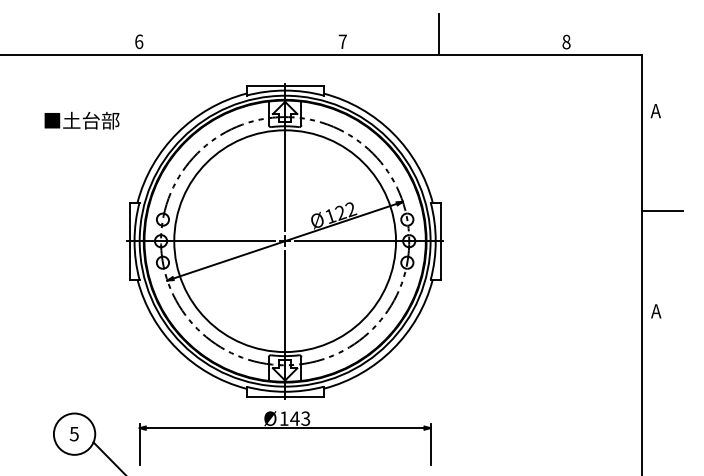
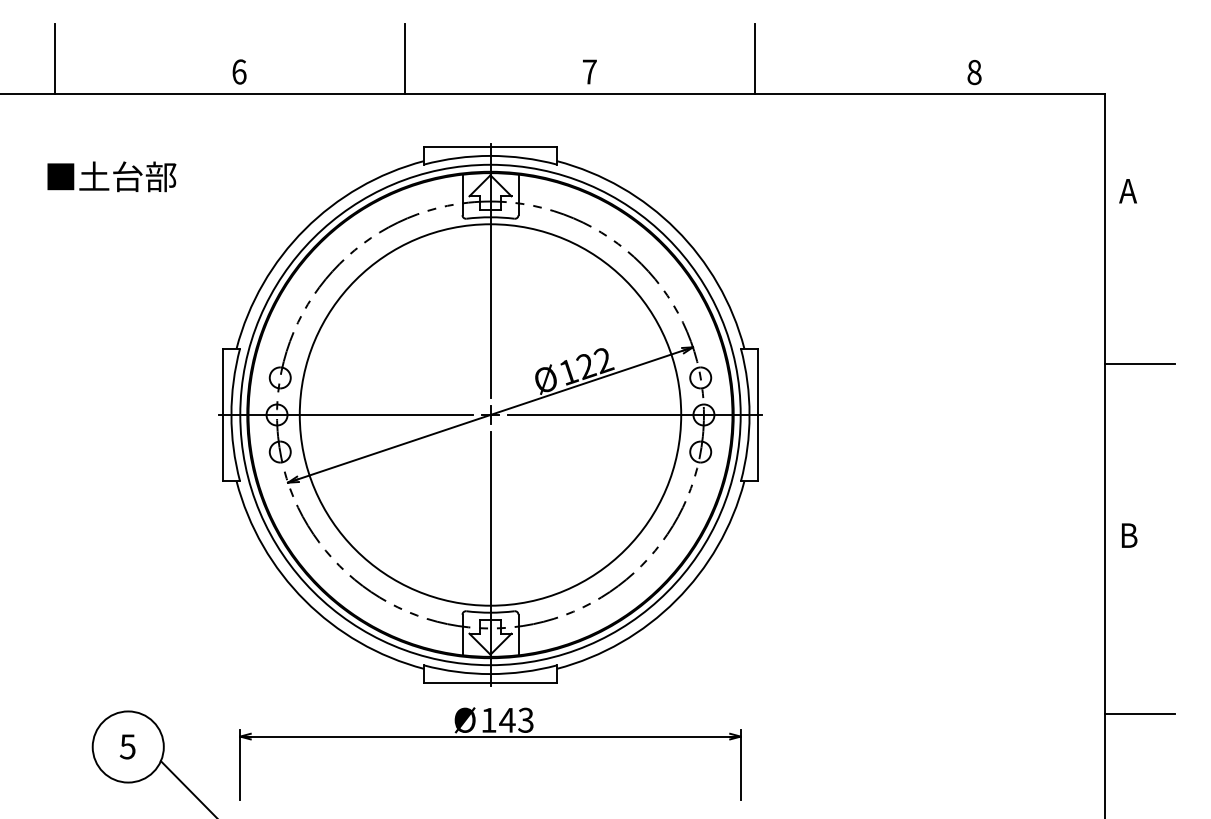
line: (31, 34) -> (54, 59), added
line: (235, 34) -> (405, 59), added
text: (81, 120) -> (110, 176), moved
text: (656, 311) -> (1129, 535), A -> B
line: (662, 414) -> (1139, 713), added

